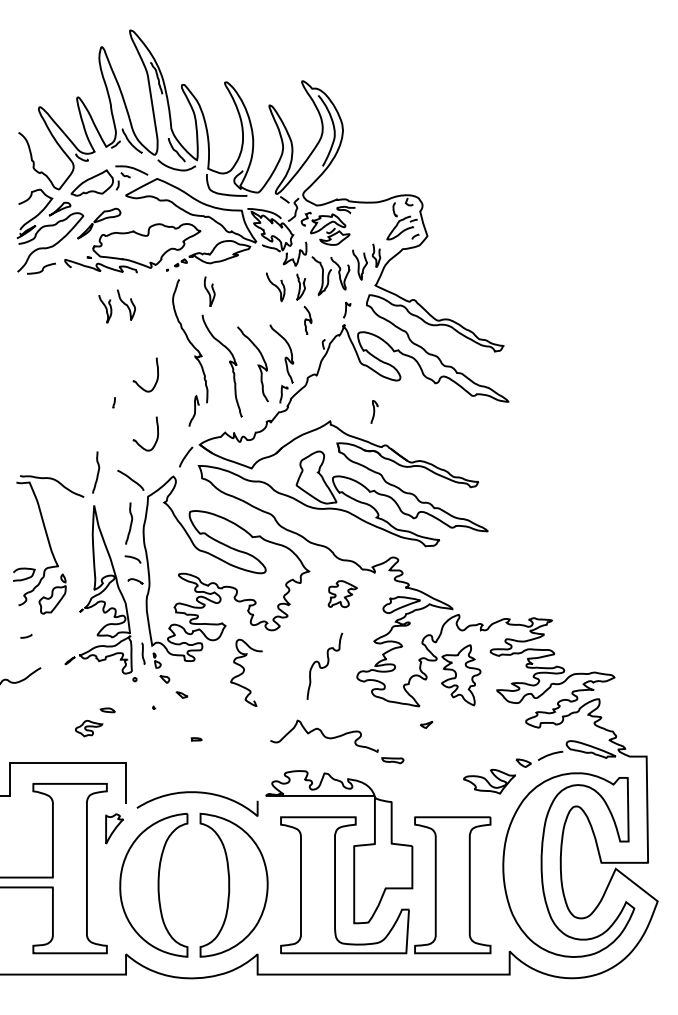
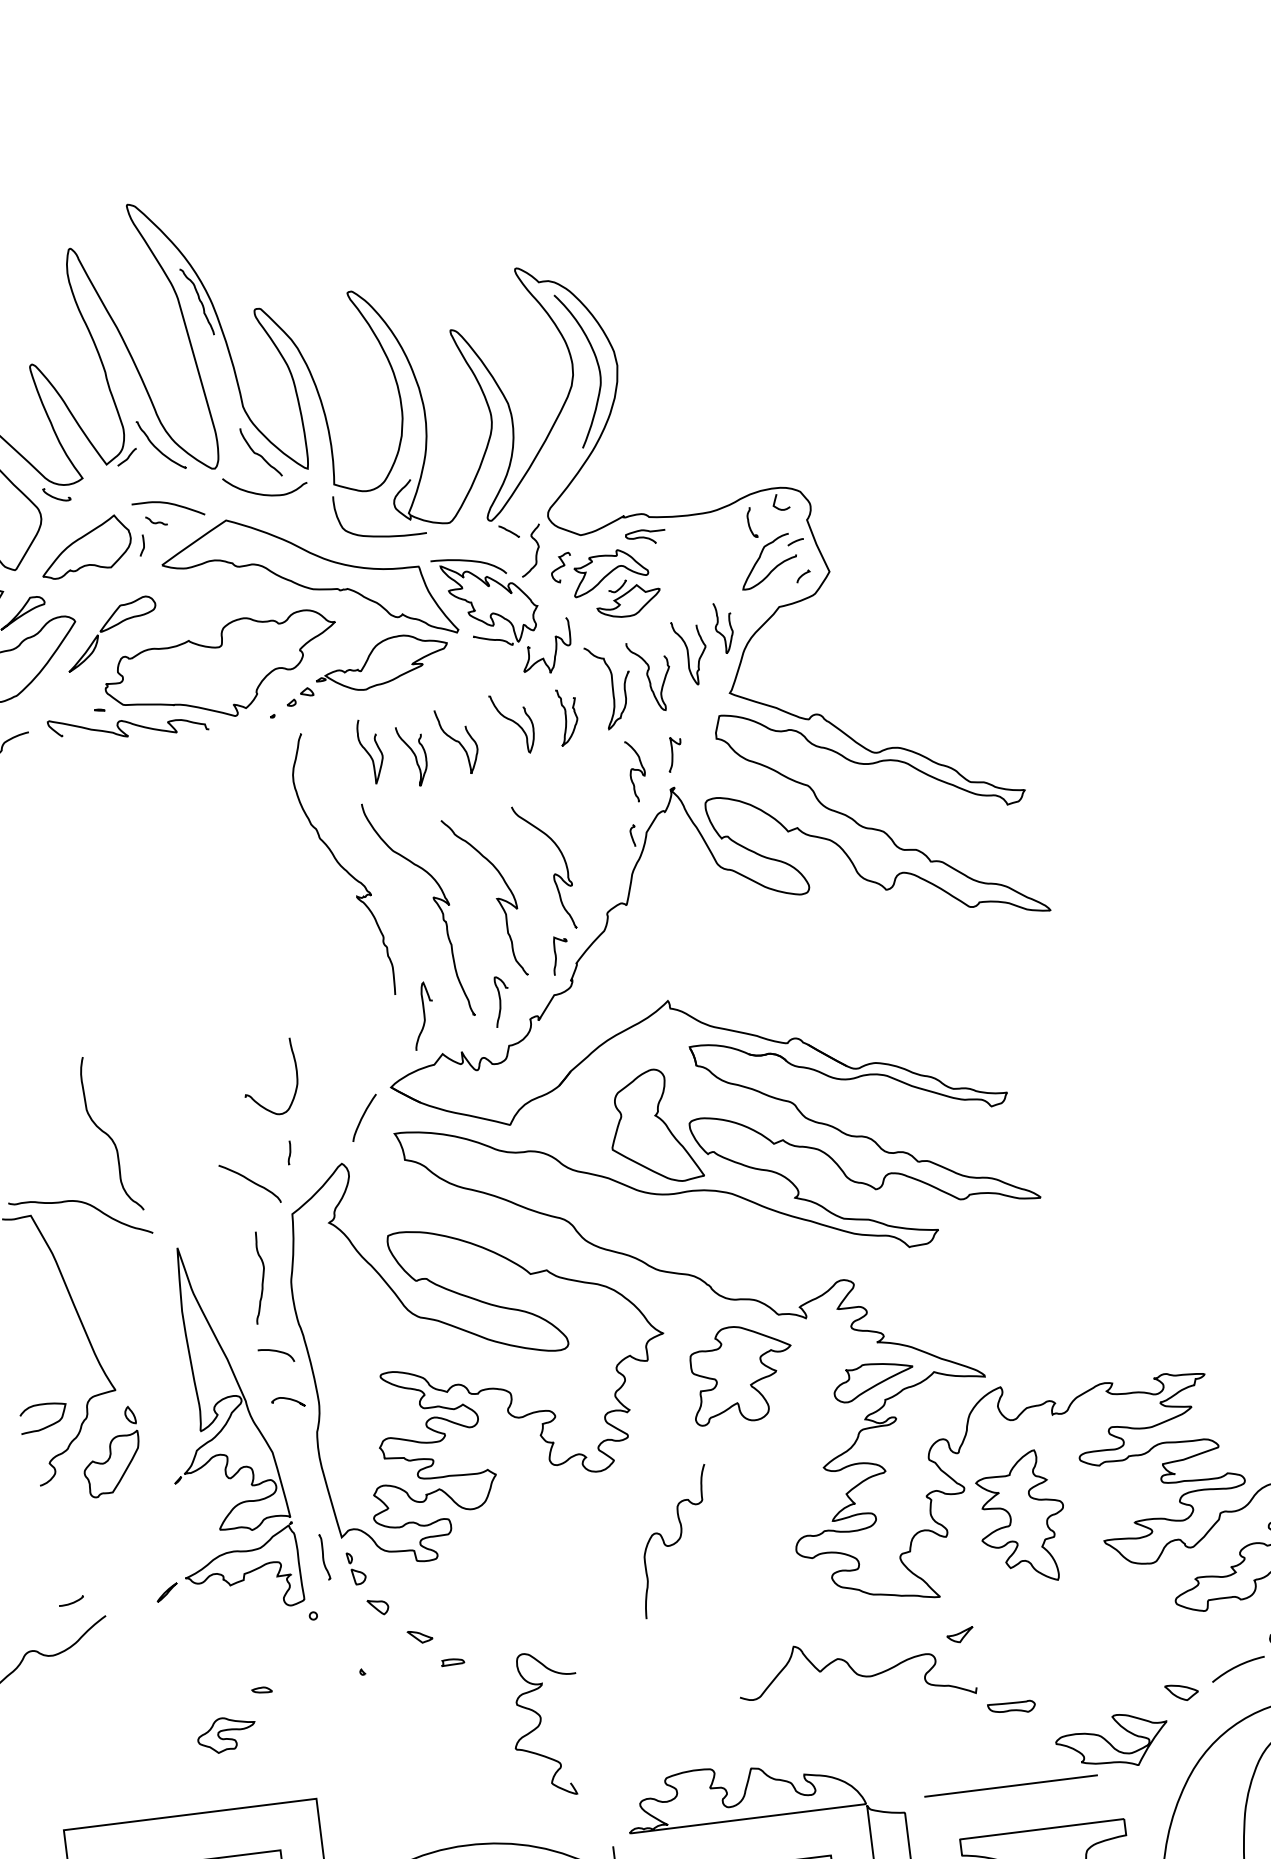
part: (116, 306) -> (436, 747), moved
curve: (307, 319) -> (635, 769), moved
curve: (137, 382) -> (238, 968), removed
curve: (113, 402) -> (287, 1152), moved
curve: (194, 410) -> (423, 1014), moved
curve: (374, 411) -> (500, 1000), moved
curve: (69, 449) -> (108, 1132), added
curve: (97, 472) -> (175, 1175), removed
part: (342, 593) -> (741, 1372), size x1.67
curve: (26, 636) -> (71, 1601), moved
curve: (325, 665) -> (676, 1539), moved
curve: (244, 672) -> (542, 1724), moved
part: (106, 710) -> (259, 1690), size x0.62
part: (196, 739) -> (452, 1662), moved
part: (337, 741) -> (886, 1681), moved
line: (440, 795) -> (1009, 1785), added

